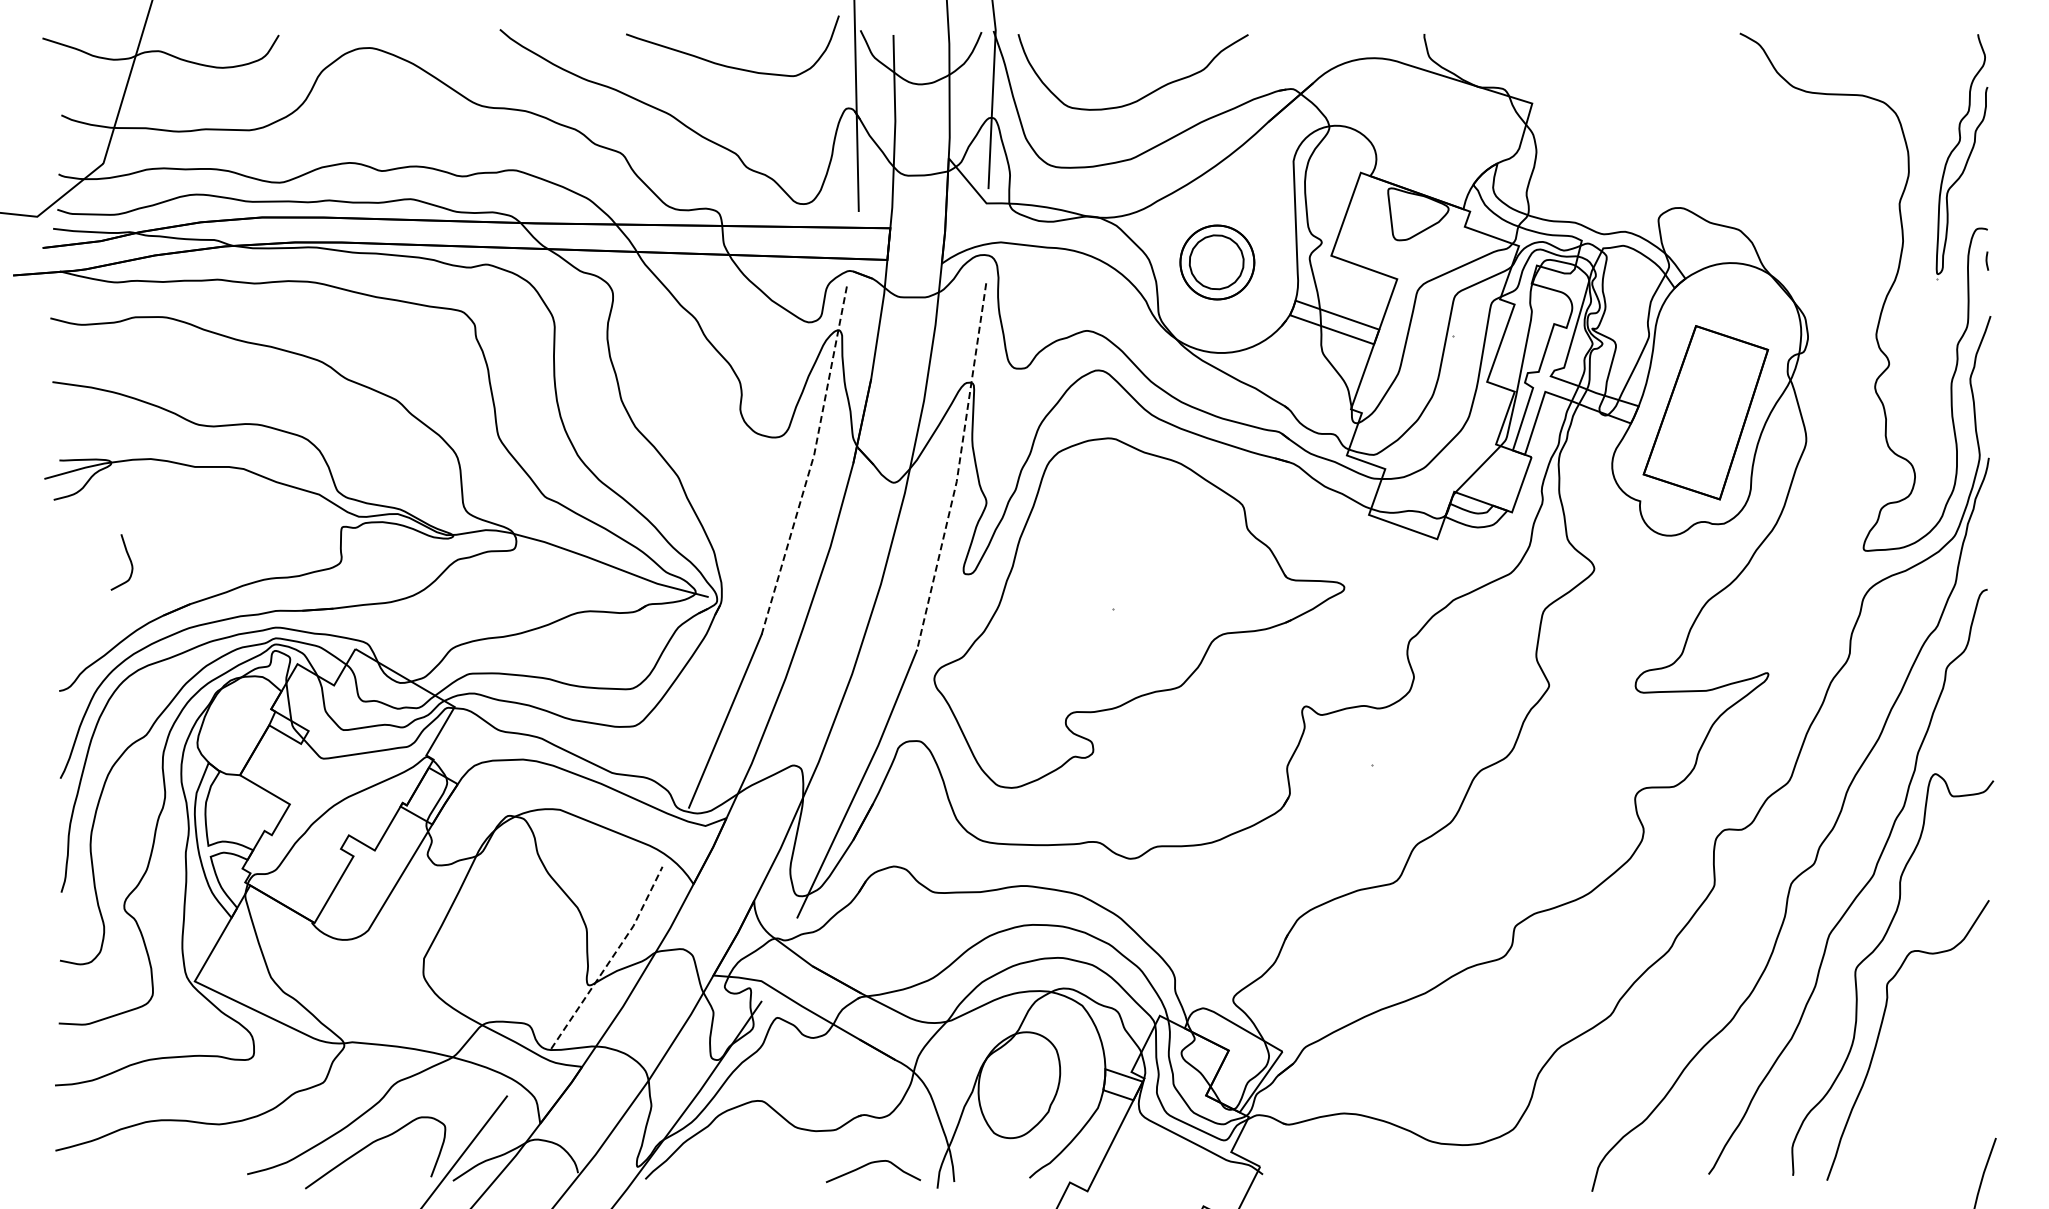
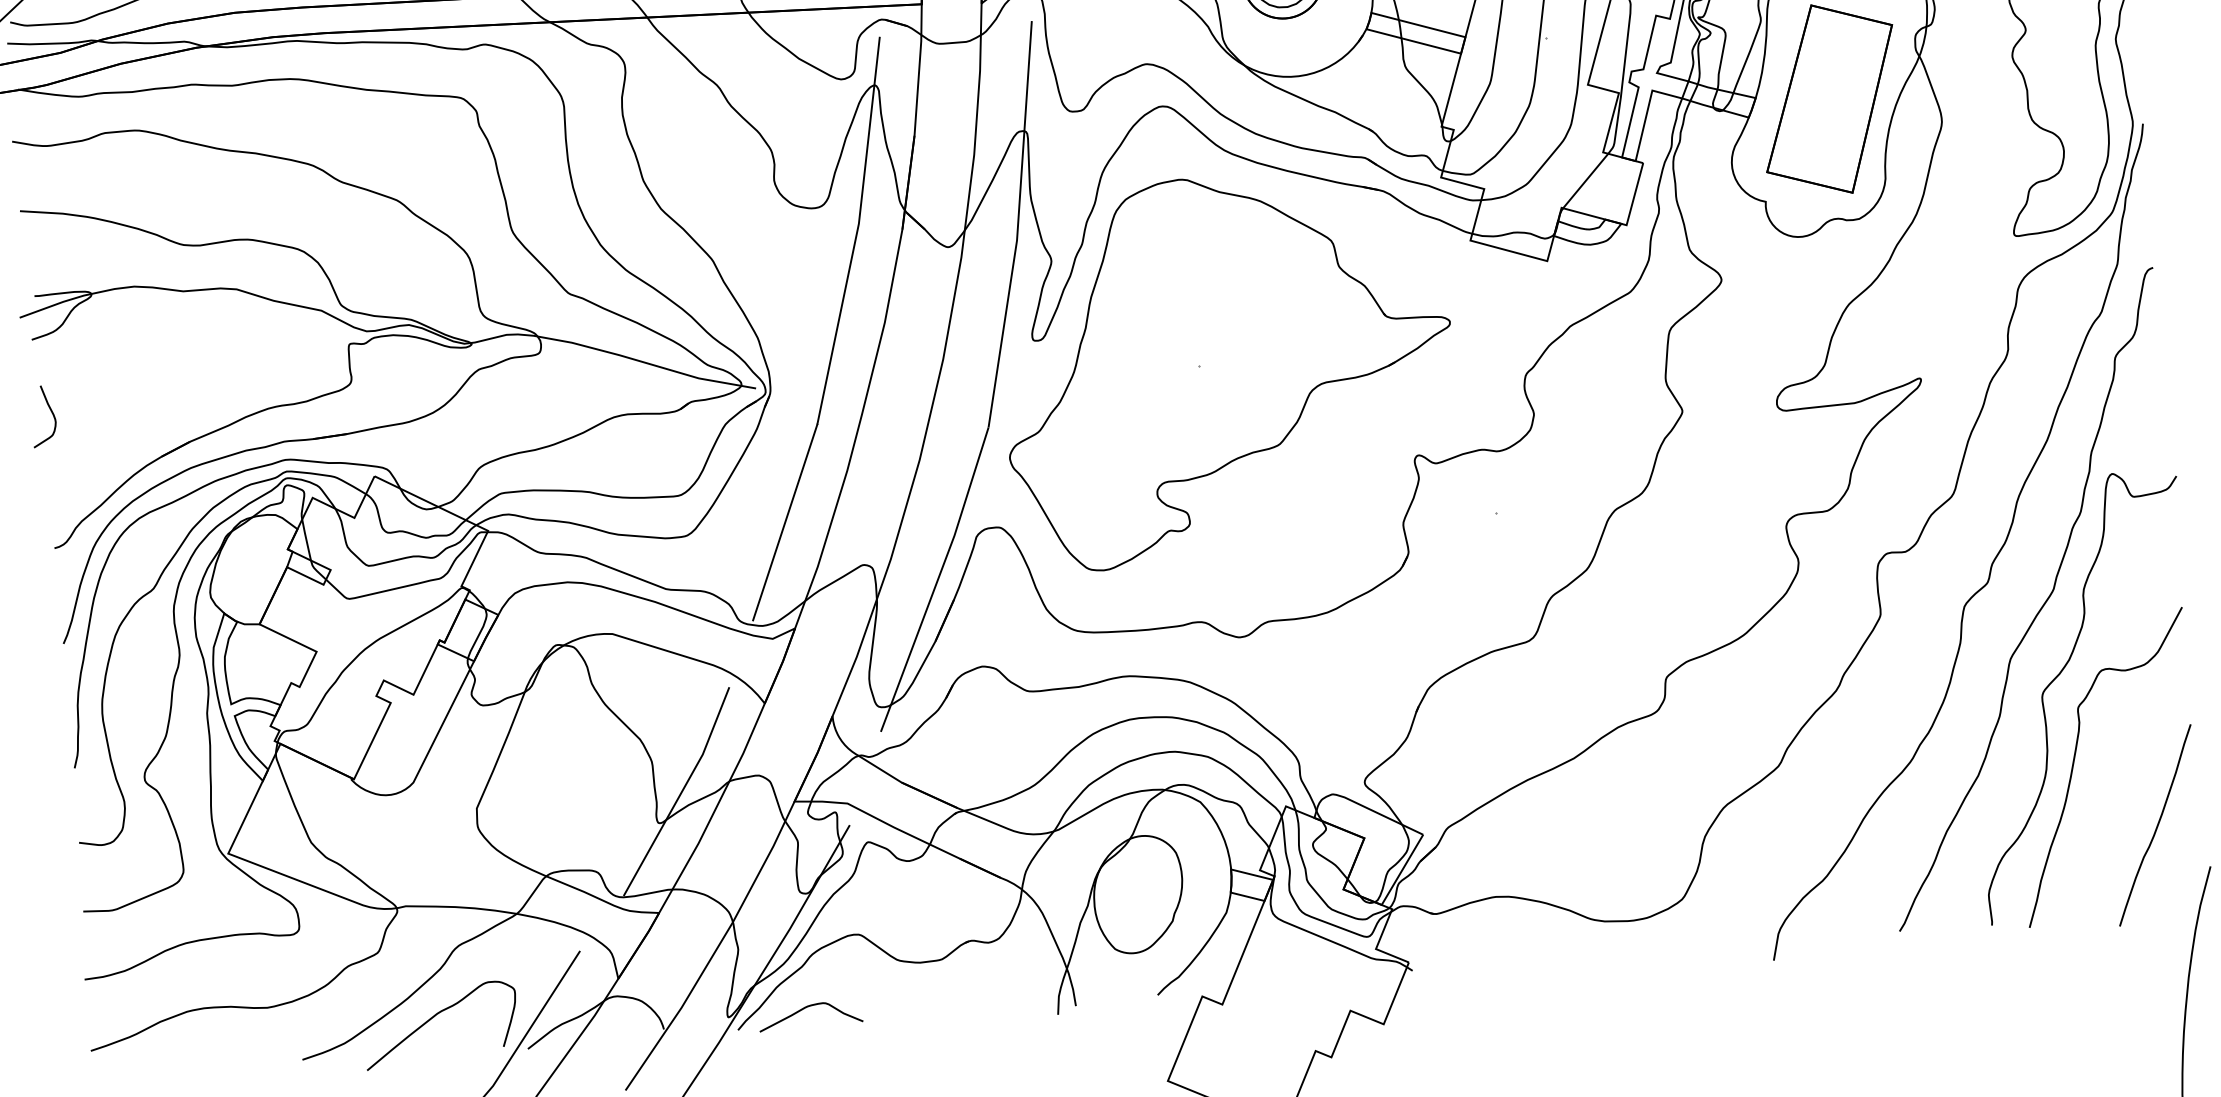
line: (811, 462) -> (856, 232), dashed -> solid
line: (958, 468) -> (1017, 225), dashed -> solid
curve: (128, 558) -> (50, 411), moved
line: (611, 959) -> (681, 793), dashed -> solid
curve: (1949, 1097) -> (2156, 826), added
curve: (870, 1164) -> (806, 1008), moved

